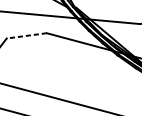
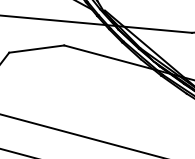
line: (26, 36) -> (36, 49), dashed -> solid

